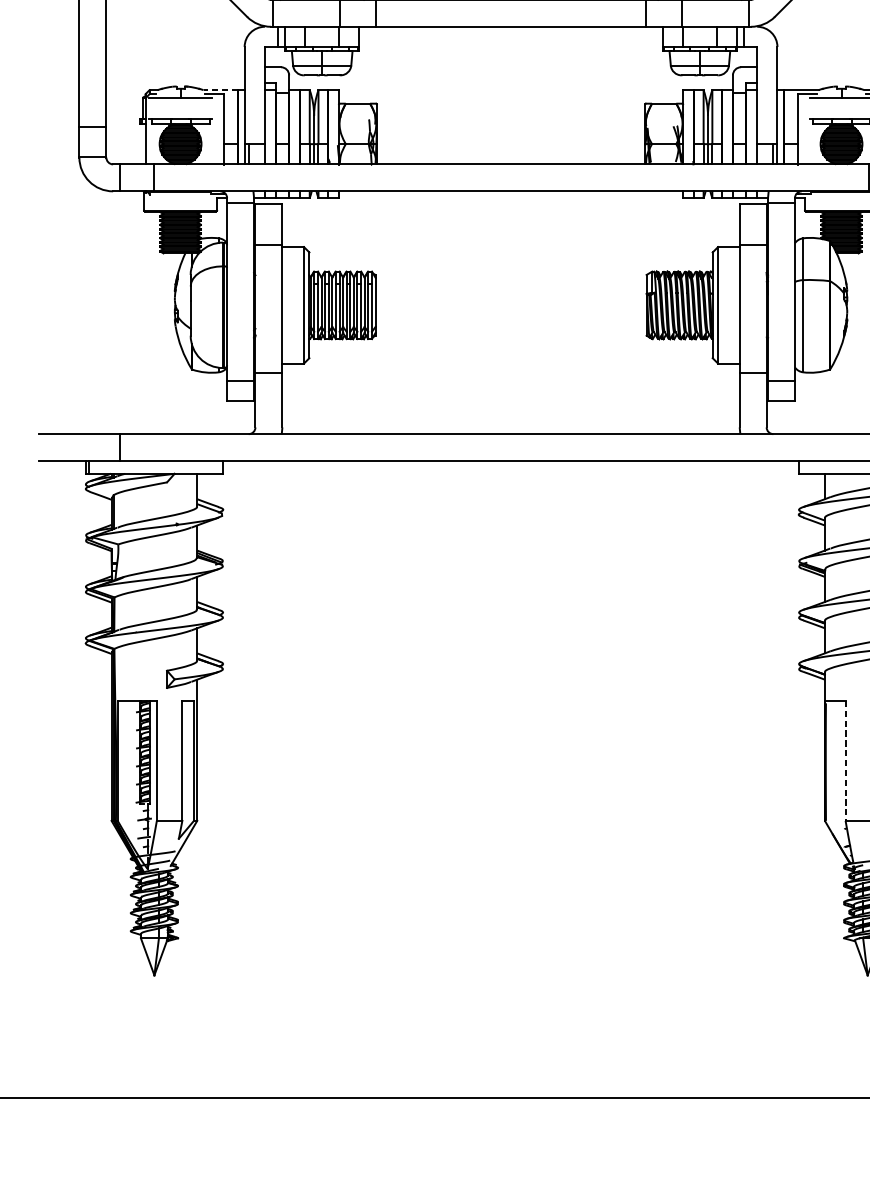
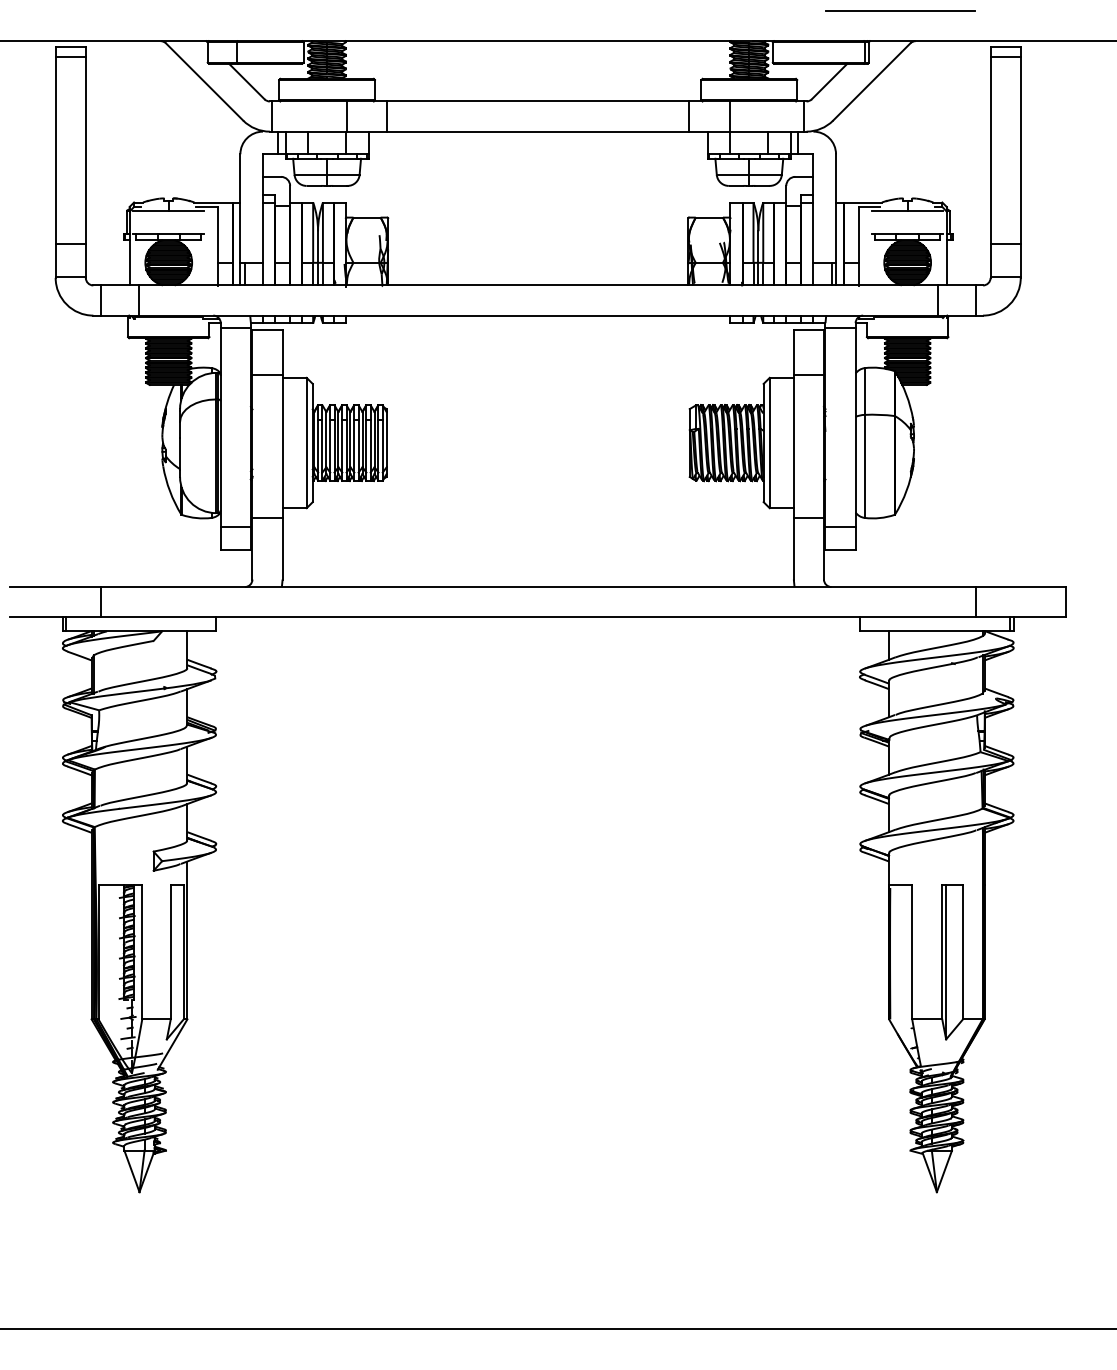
line: (220, 90) -> (213, 202), dashed -> solid
line: (845, 761) -> (912, 952), dashed -> solid

